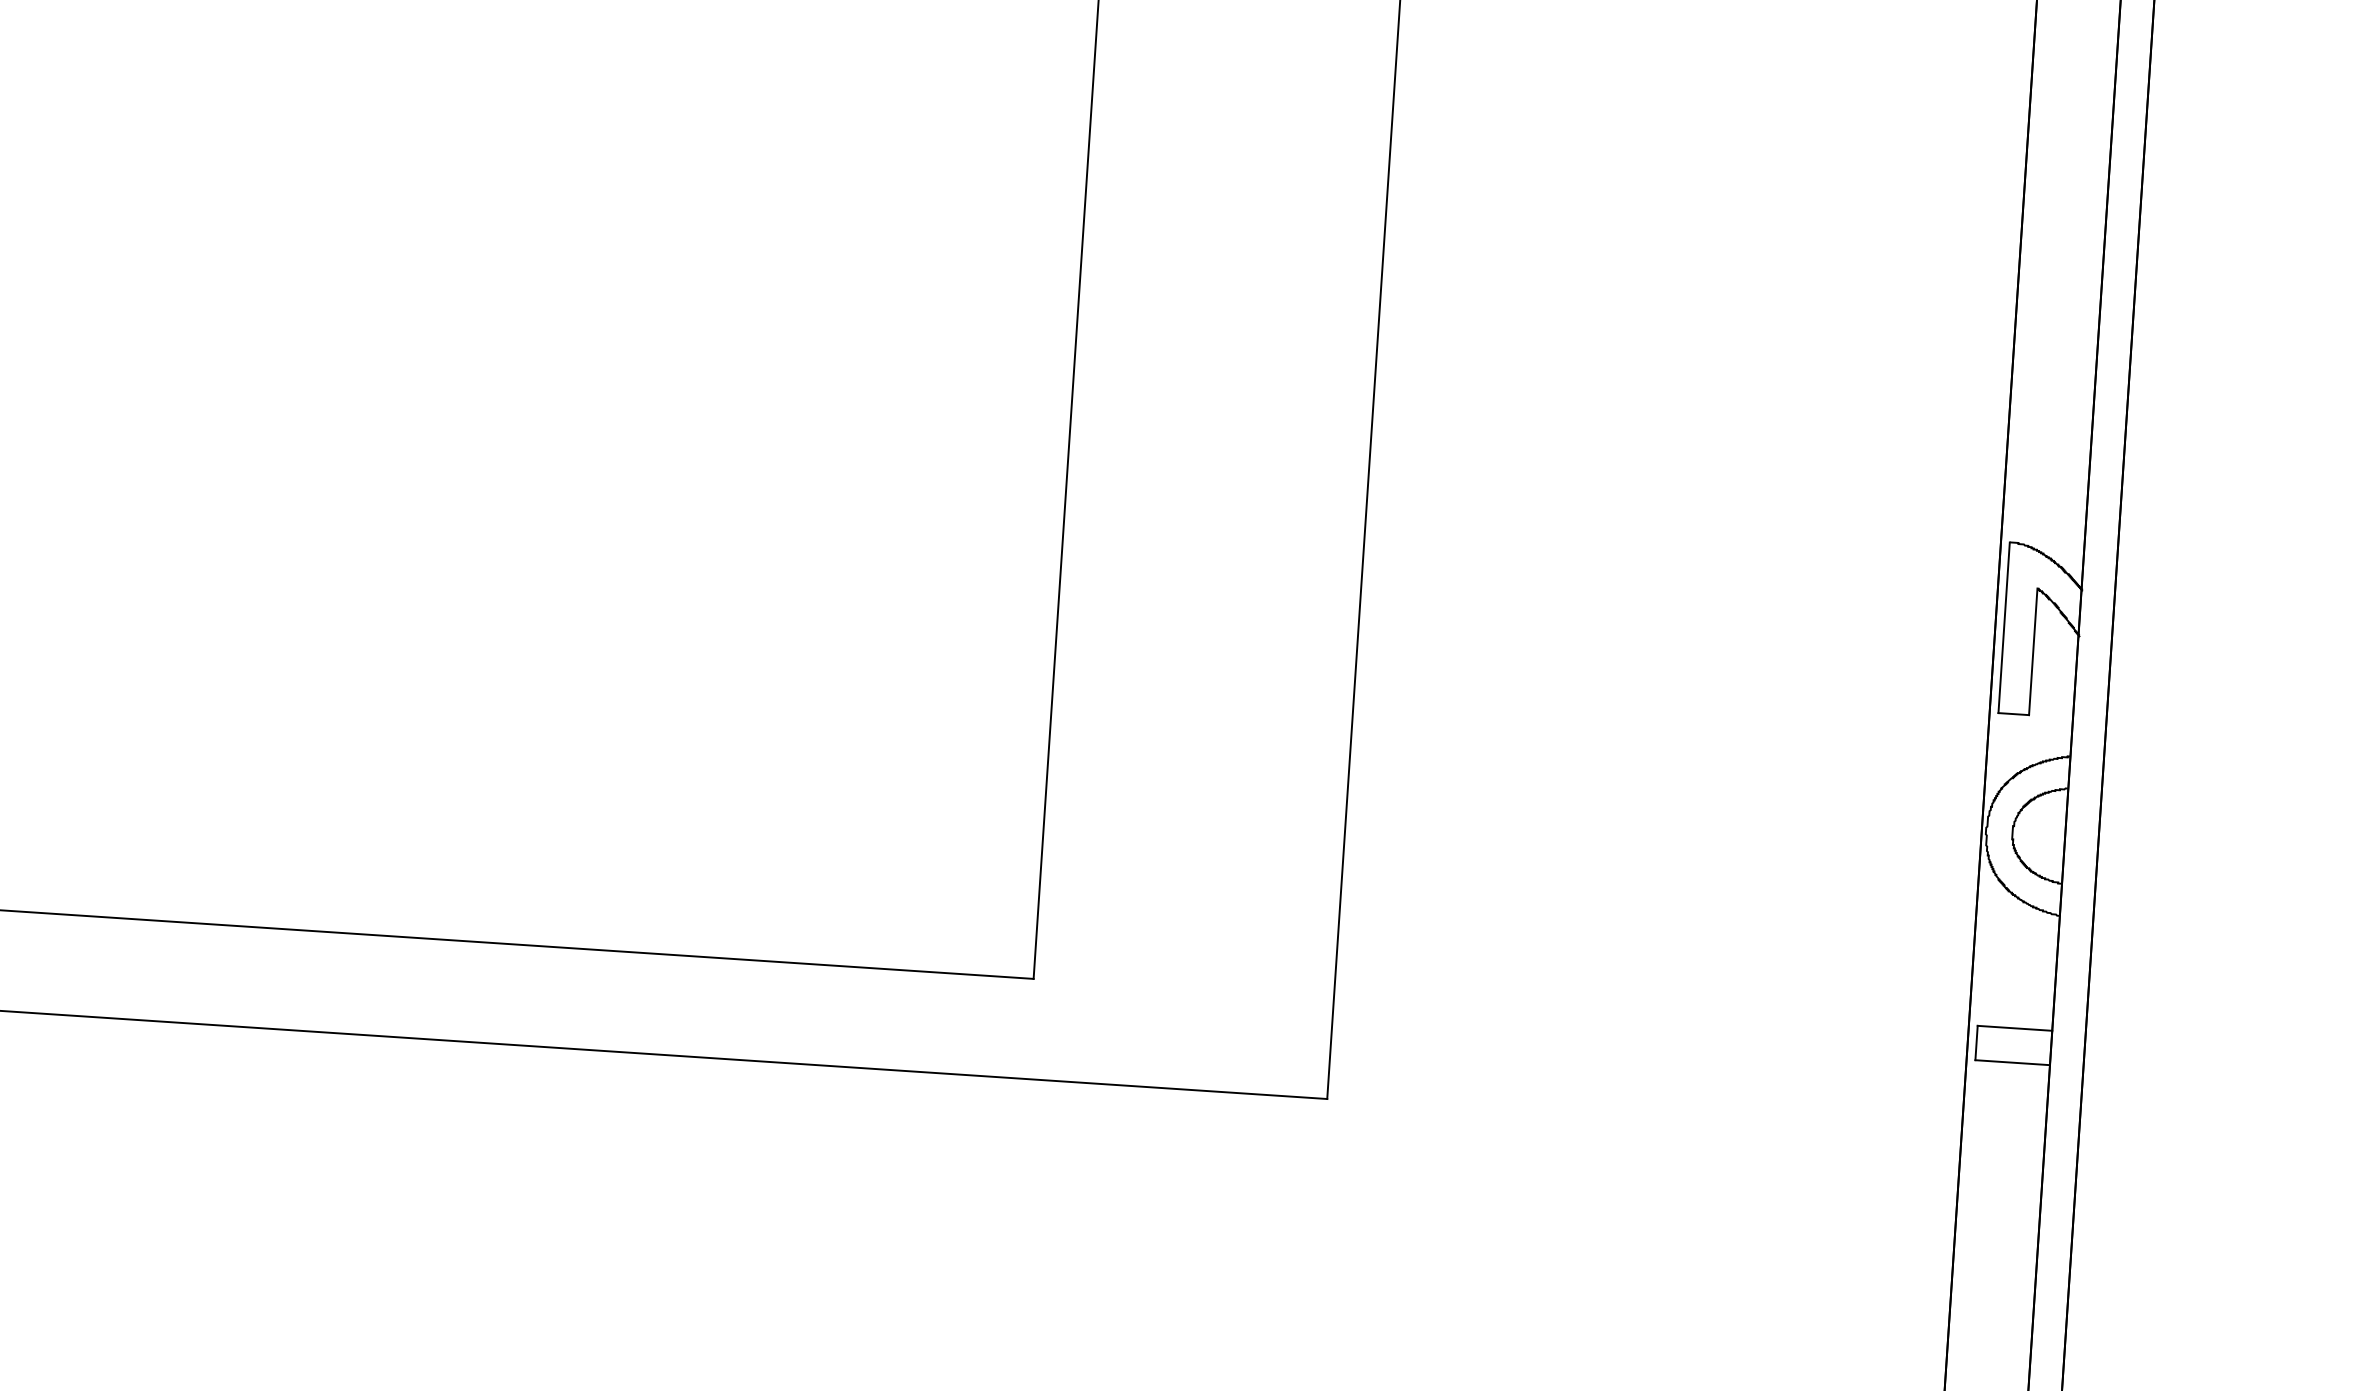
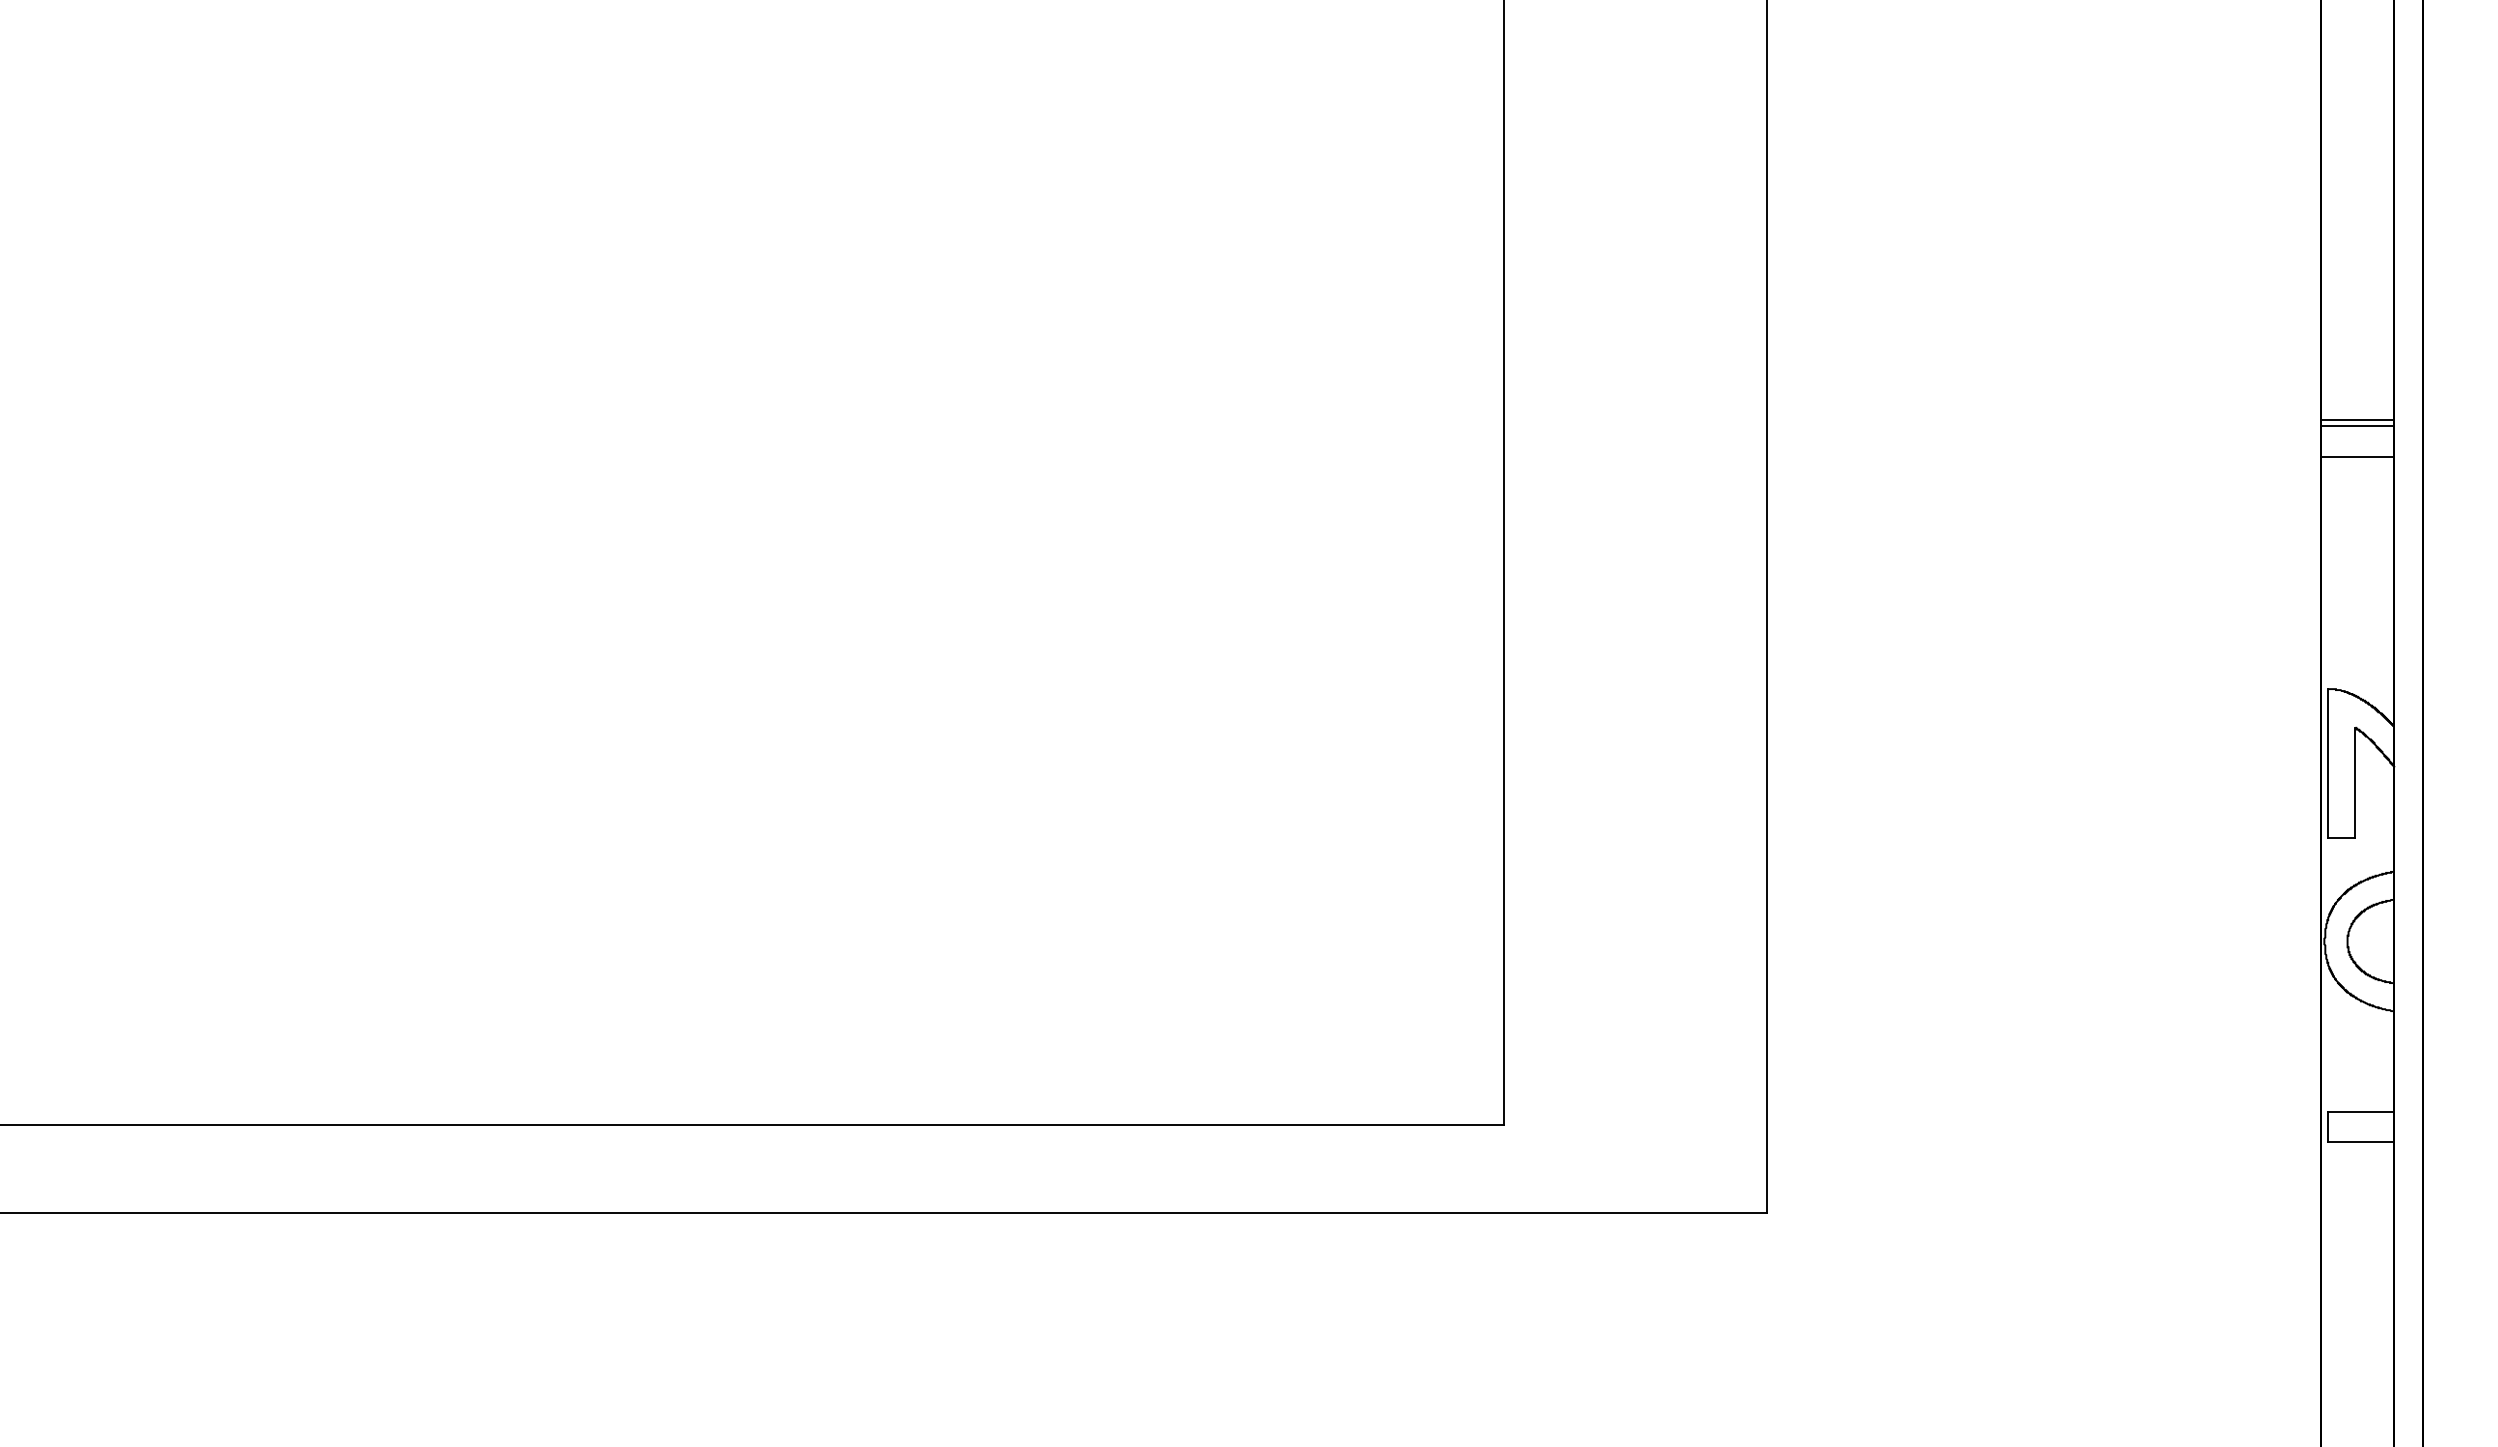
line: (2062, 235) -> (2356, 419), added
line: (2062, 242) -> (2356, 425), added
line: (2059, 278) -> (2356, 456), added

